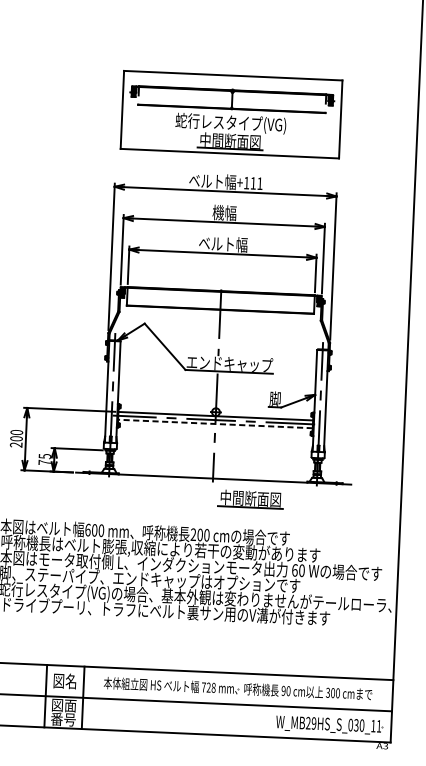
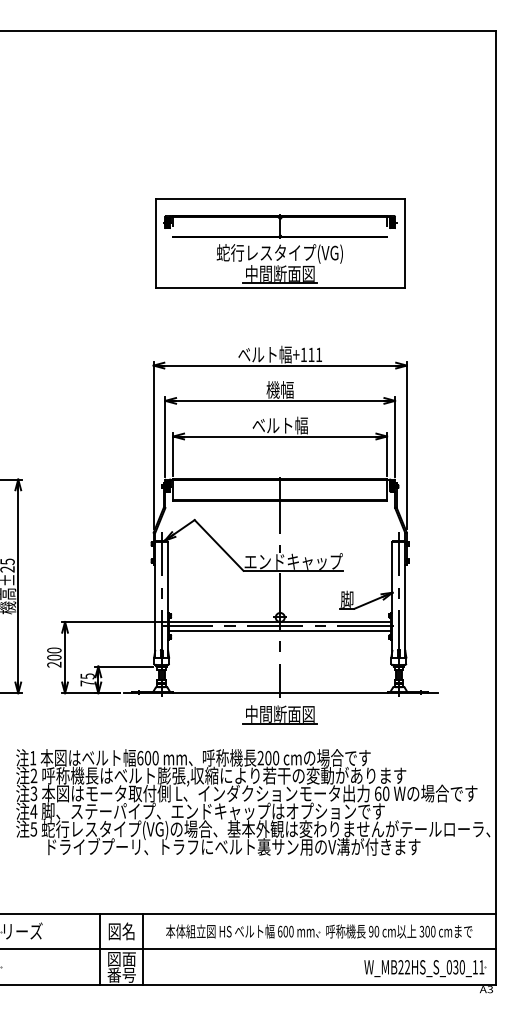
part: (231, 114) -> (280, 243), moved
line: (214, 423) -> (279, 630), dashed -> solid
part: (250, 498) -> (279, 714), moved
text: (208, 687) -> (285, 931), 728 -> 600
text: (314, 723) -> (407, 967), W_MB29HS_S_030_11 -> W_MB22HS_S_030_11

